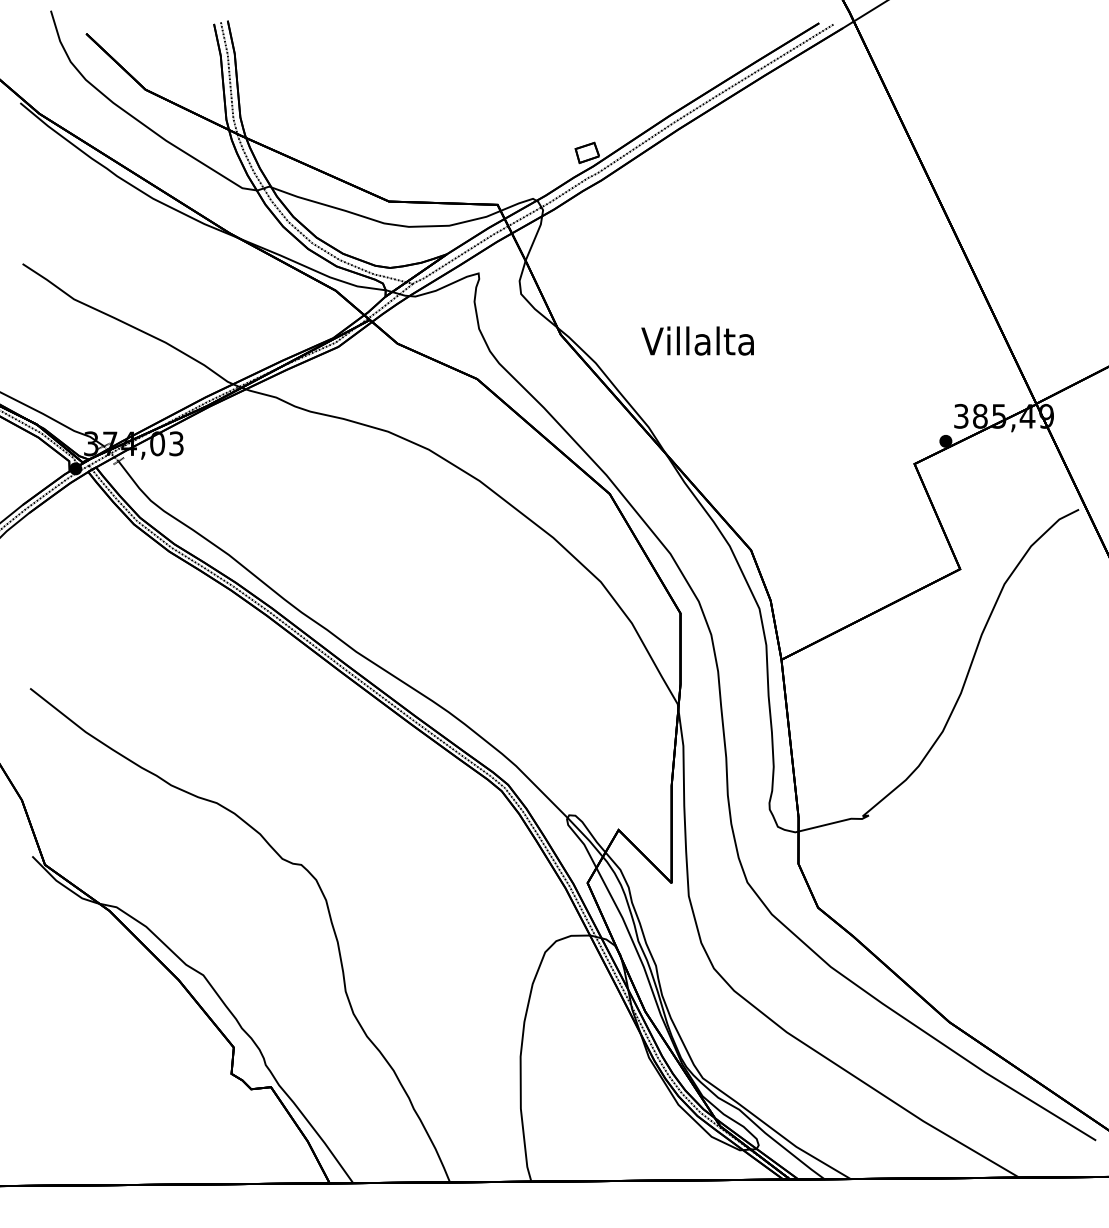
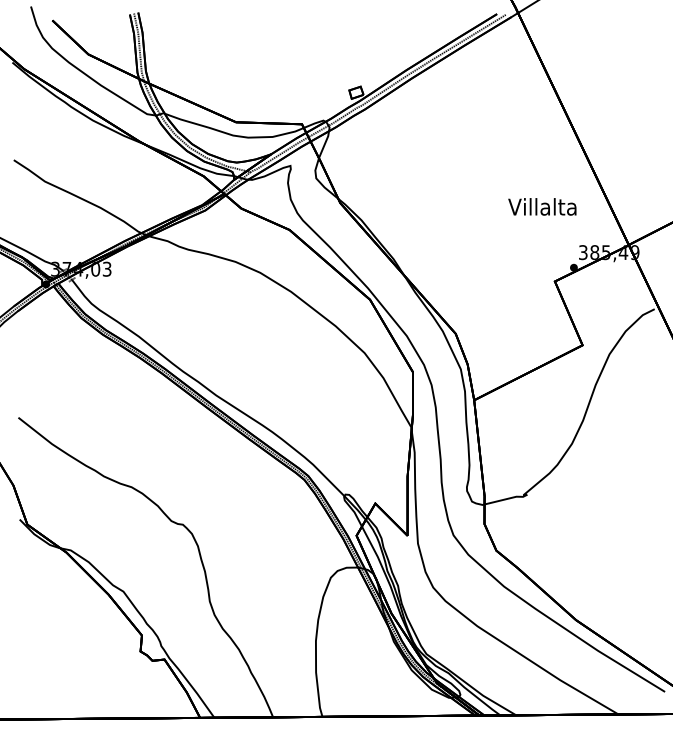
text: (697, 340) -> (542, 206), moved

